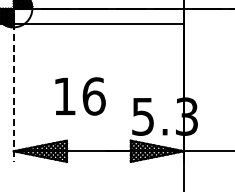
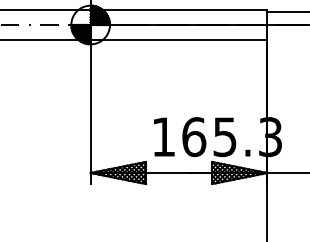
line: (13, 93) -> (90, 112), dashed -> solid
text: (80, 96) -> (180, 137), moved

